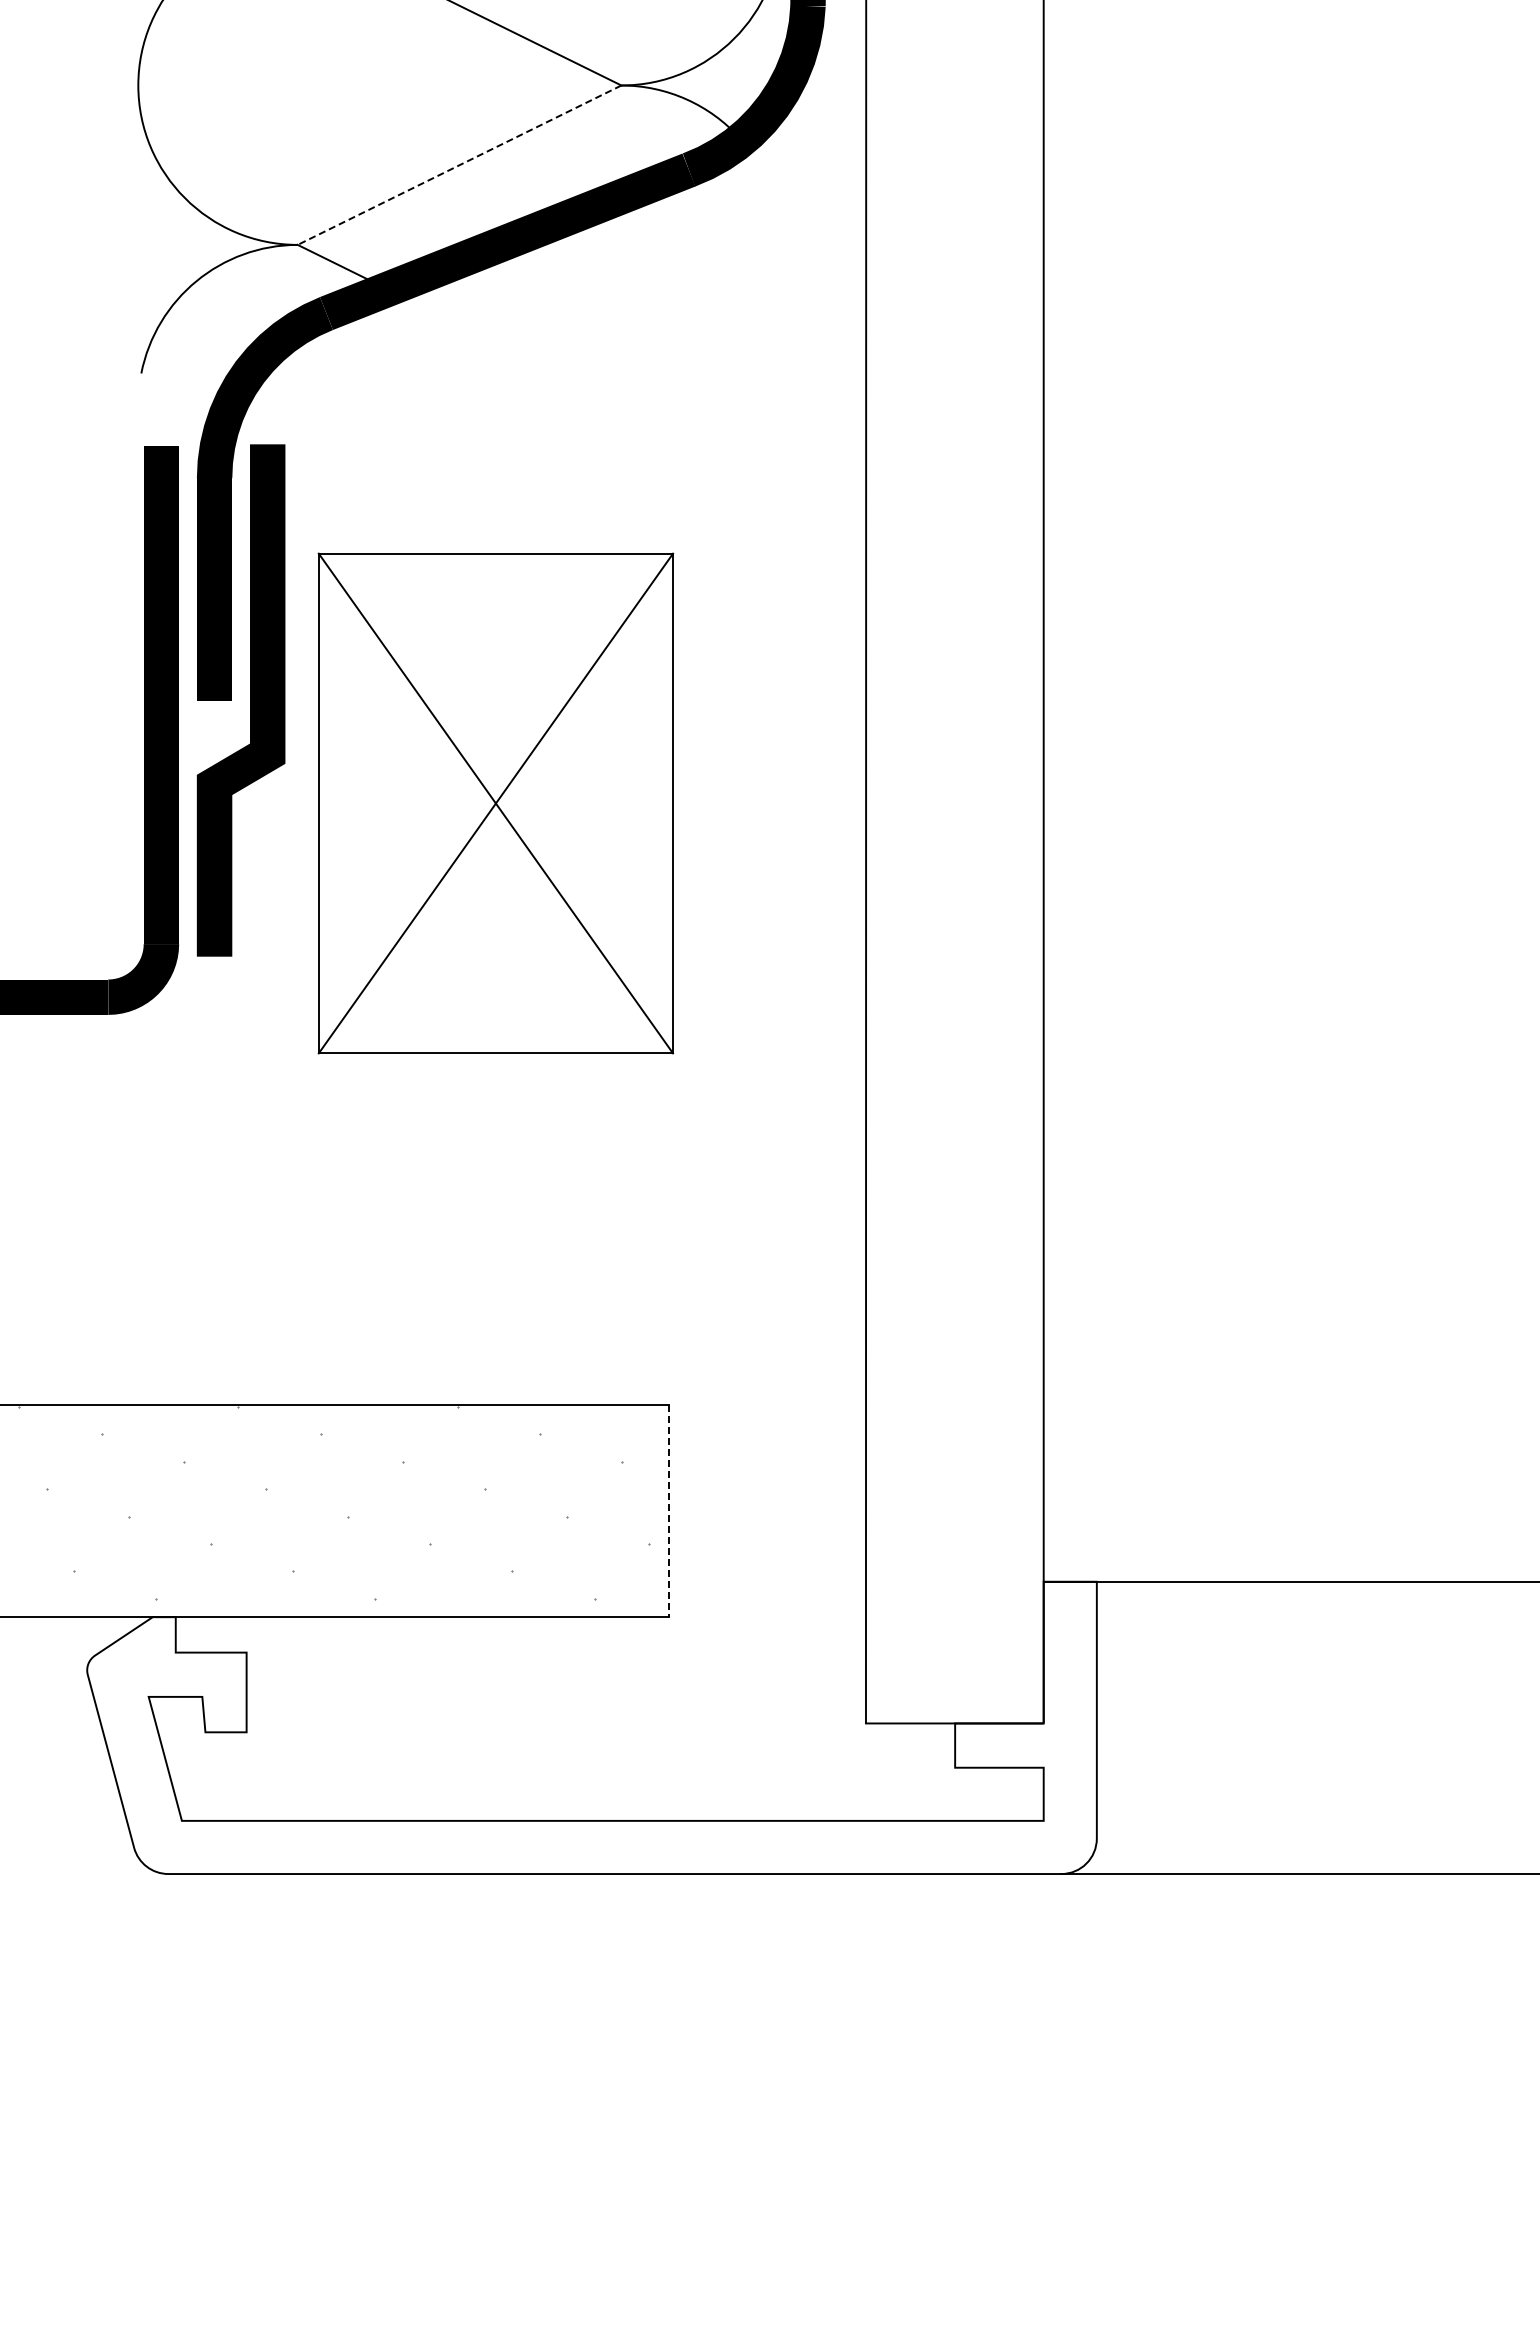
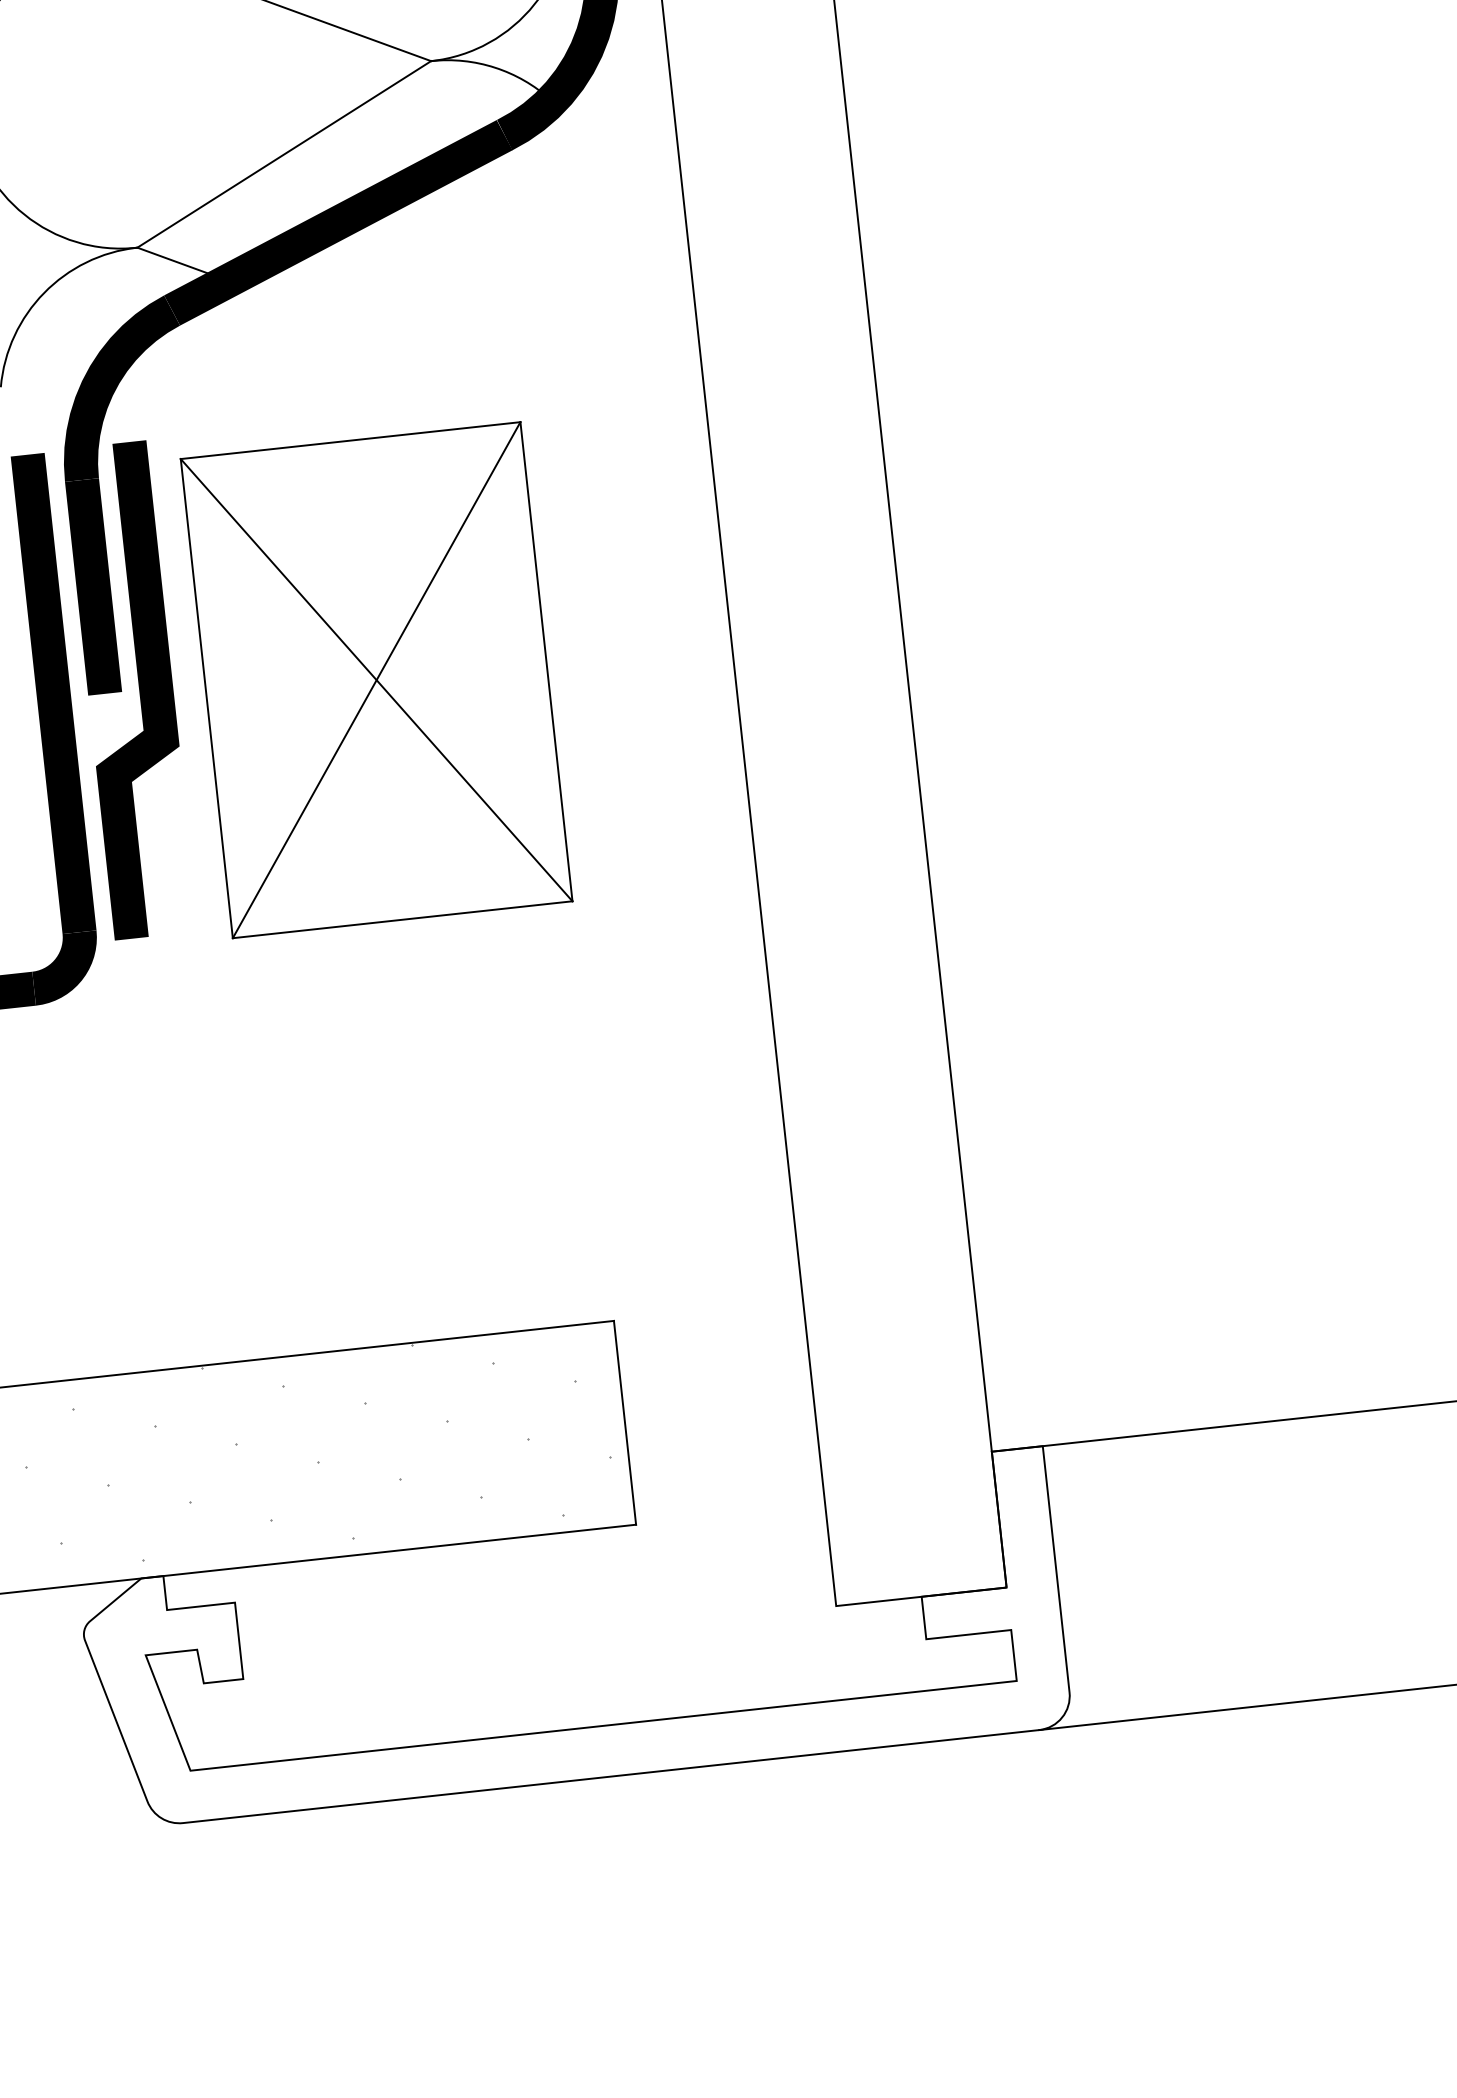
line: (459, 165) -> (284, 154), dashed -> solid
part: (495, 803) -> (376, 680), moved
line: (668, 1511) -> (624, 1423), dashed -> solid

